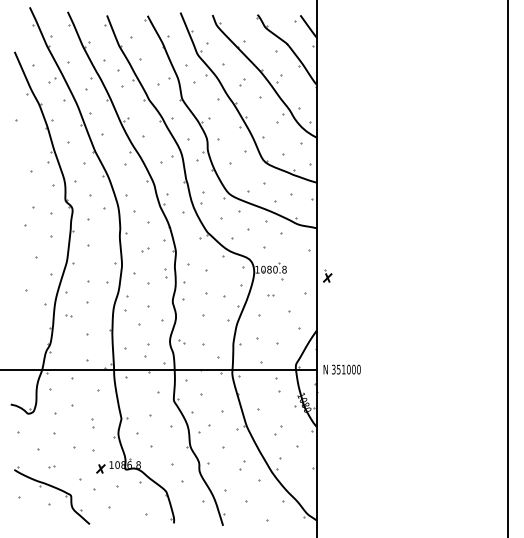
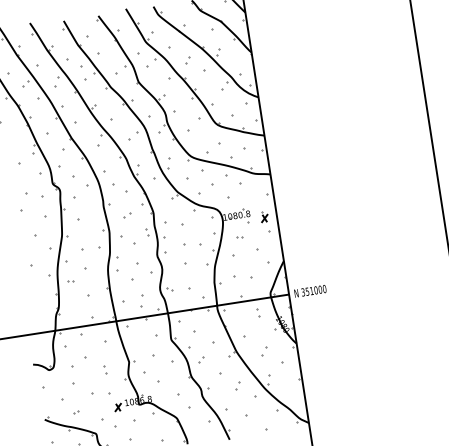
part: (327, 275) -> (264, 216), moved
part: (278, 385) -> (258, 313), size x0.62
part: (204, 428) -> (201, 359), size x0.62

